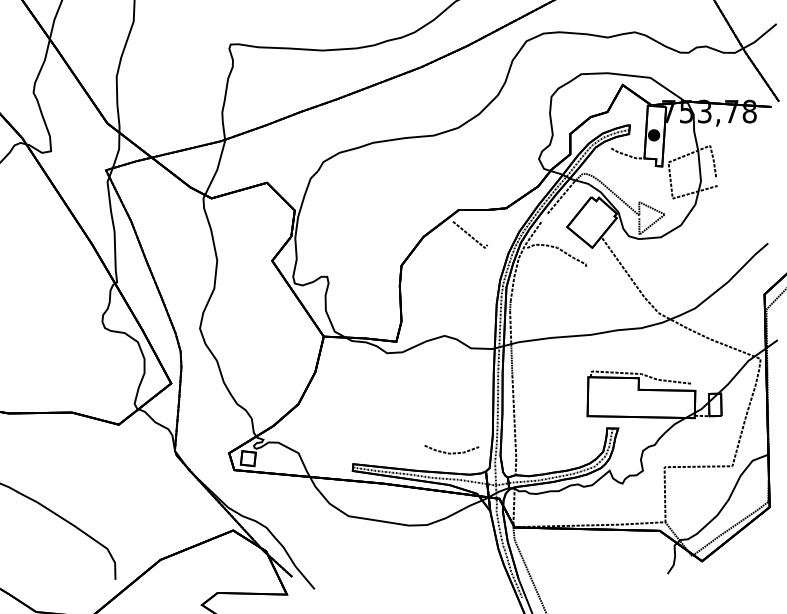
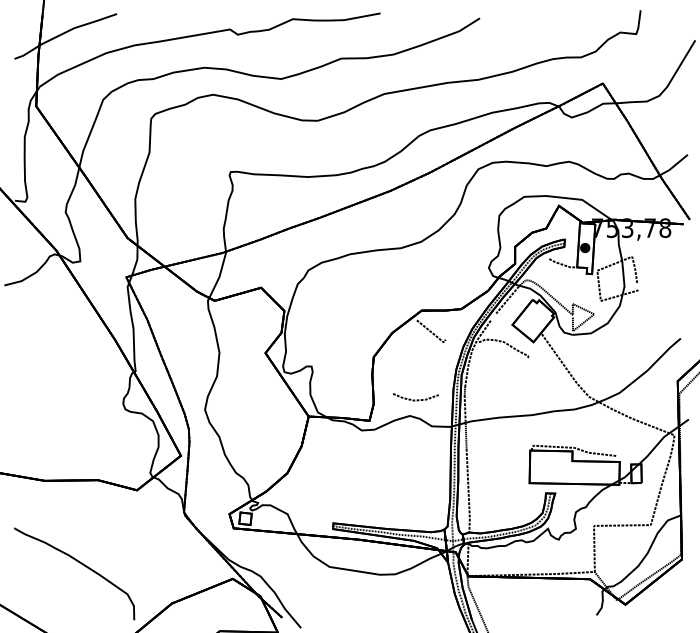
line: (450, 452) -> (414, 399), moved

